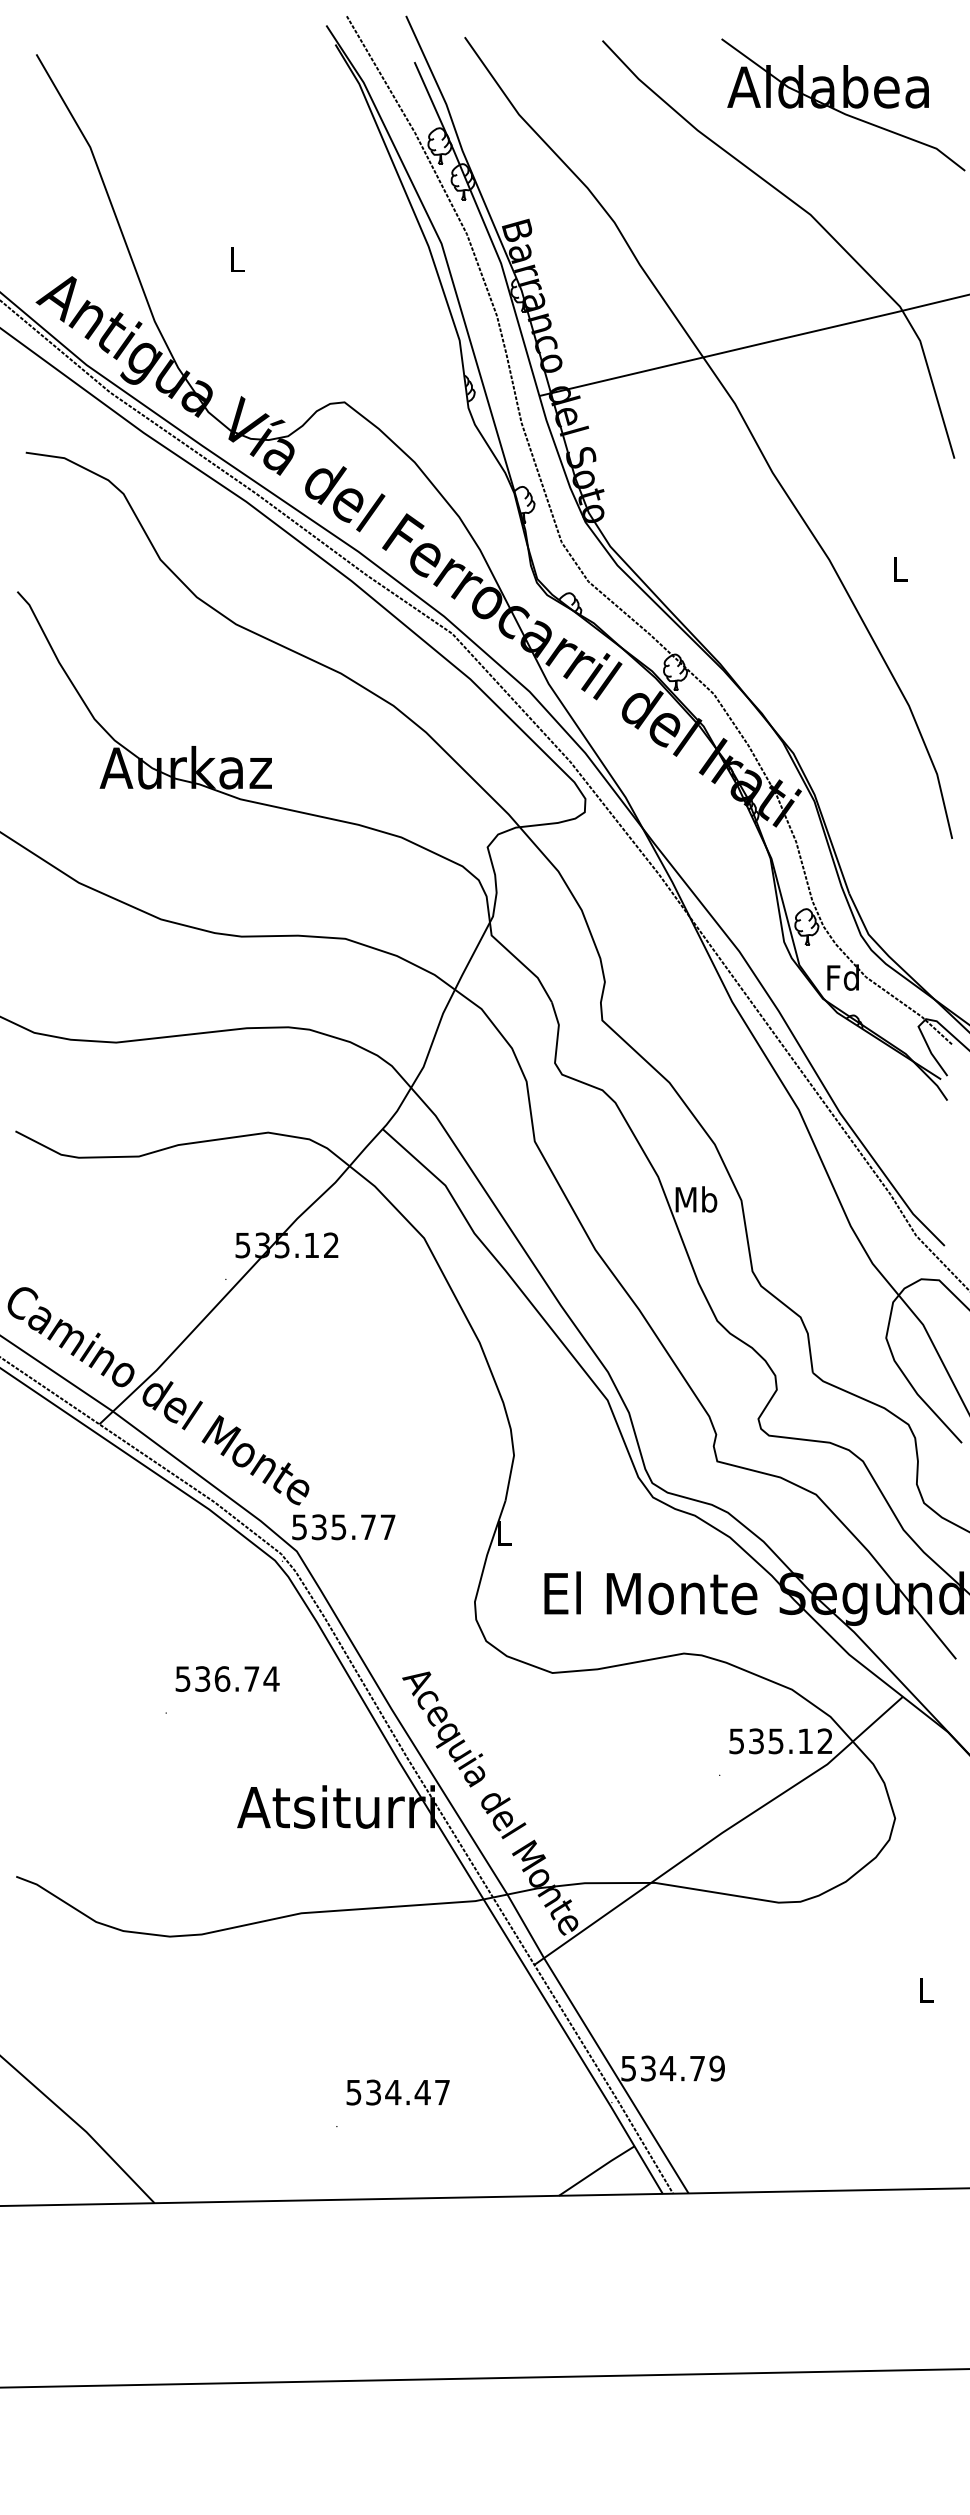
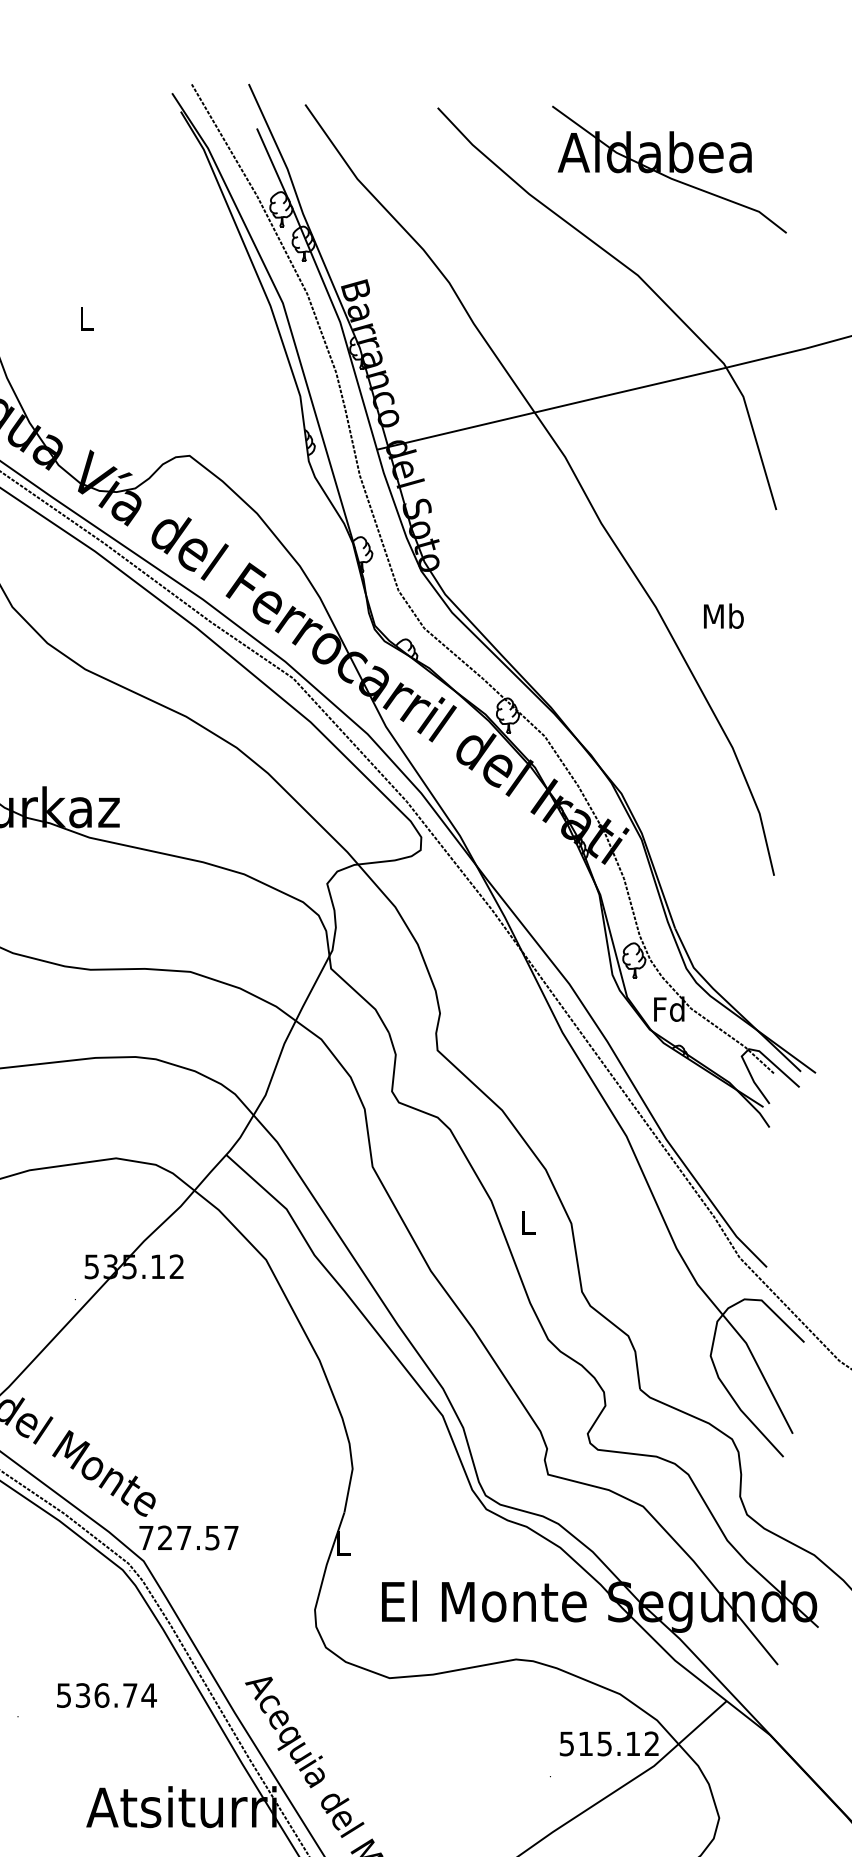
text: (899, 568) -> (723, 615), L -> Mb
text: (696, 1199) -> (528, 1222), Mb -> L
text: (333, 1527) -> (178, 1538), 535.77 -> 727.57
text: (227, 1678) -> (106, 1695), moved
text: (756, 1741) -> (585, 1744), 535.12 -> 515.12

